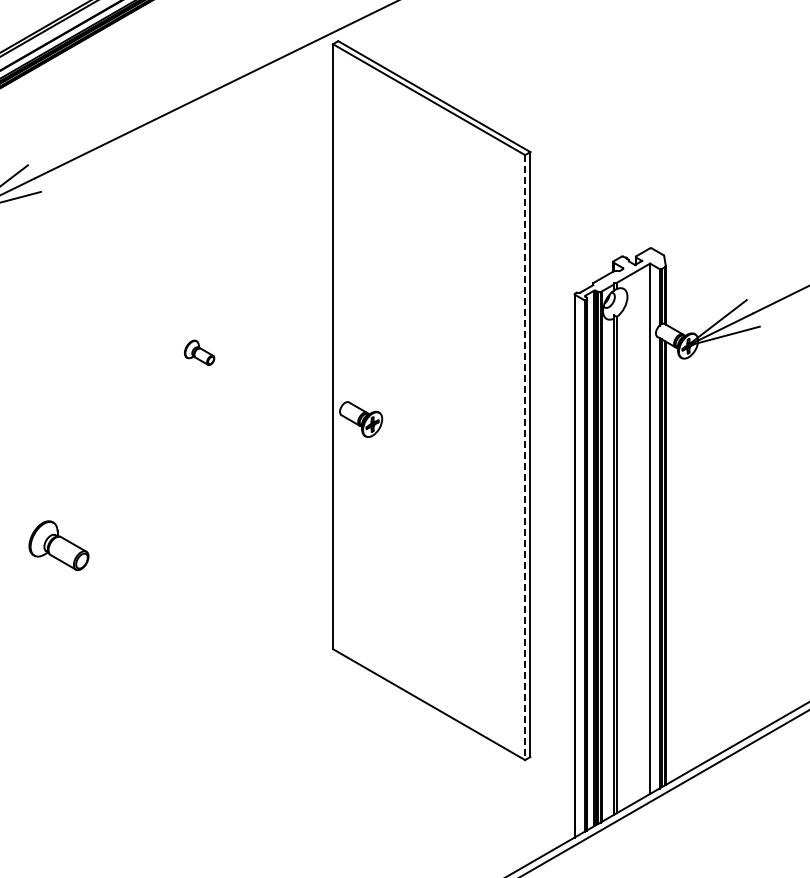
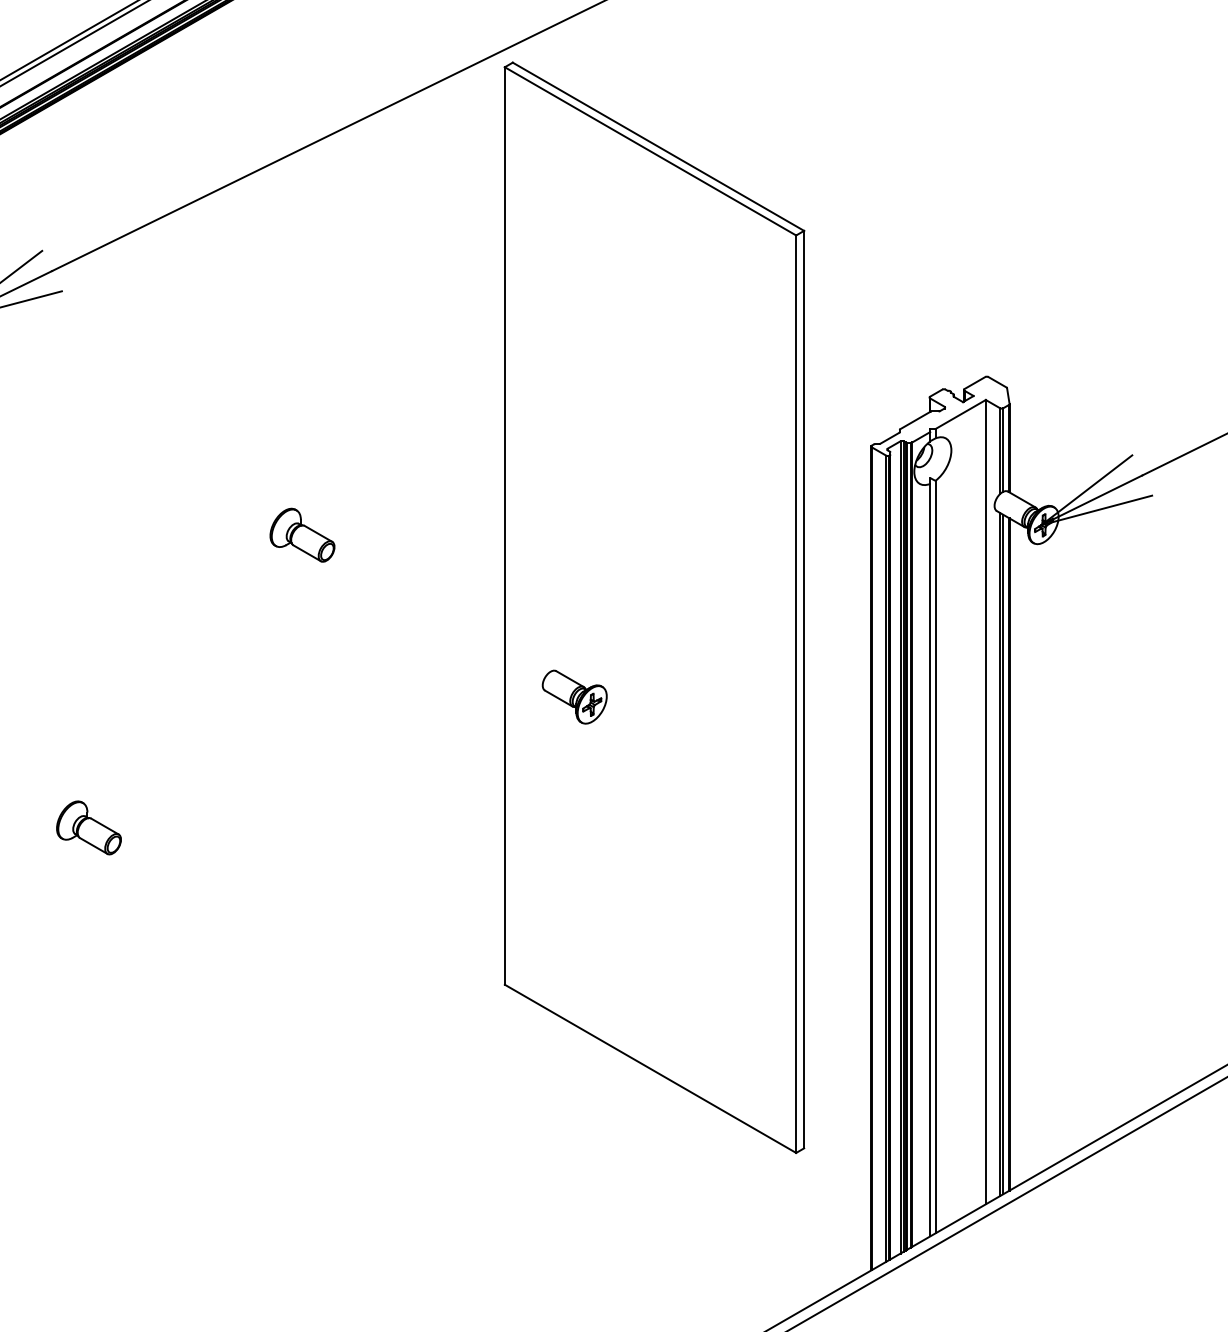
part: (199, 352) -> (302, 534), size x1.43
part: (361, 419) -> (575, 697), moved
line: (525, 458) -> (796, 695), dashed -> solid
part: (58, 545) -> (88, 827), size x0.71

